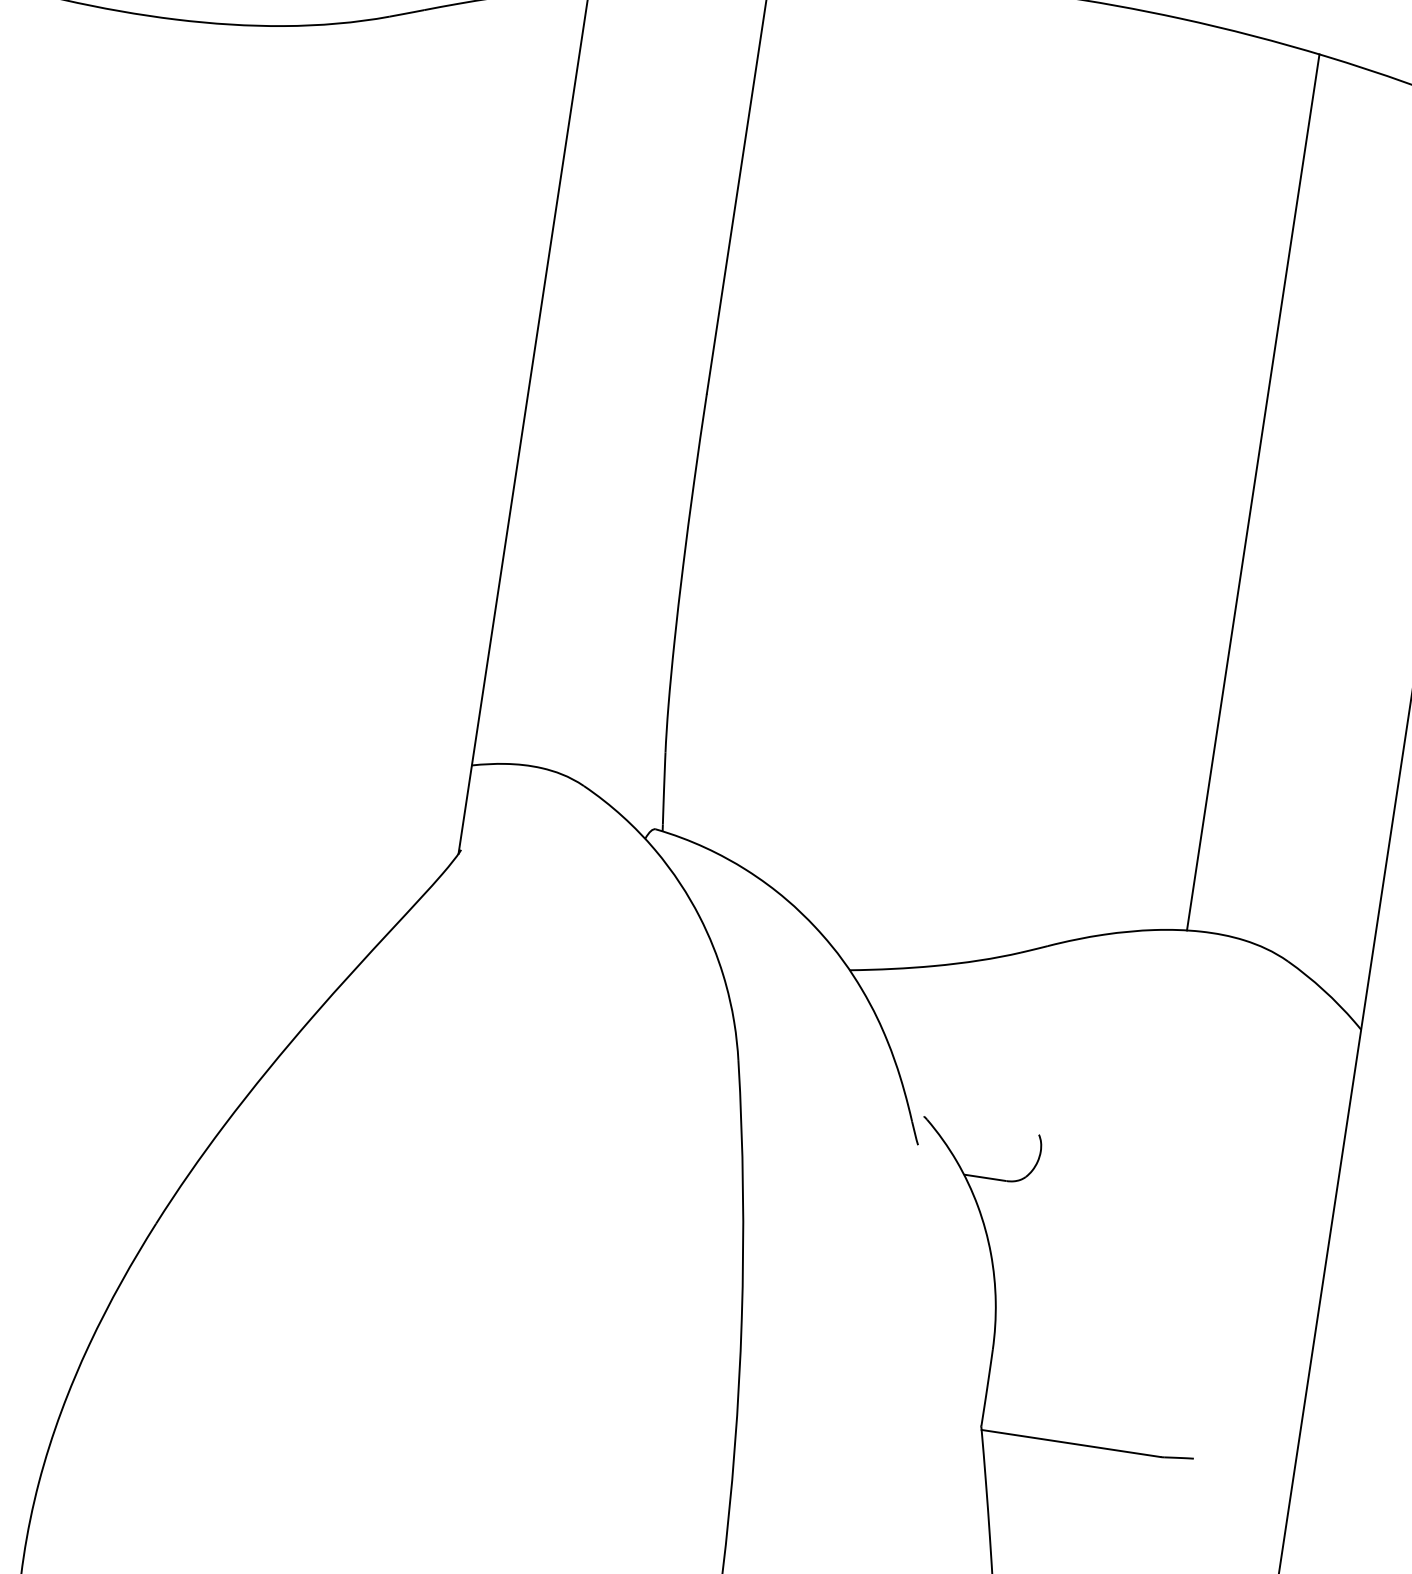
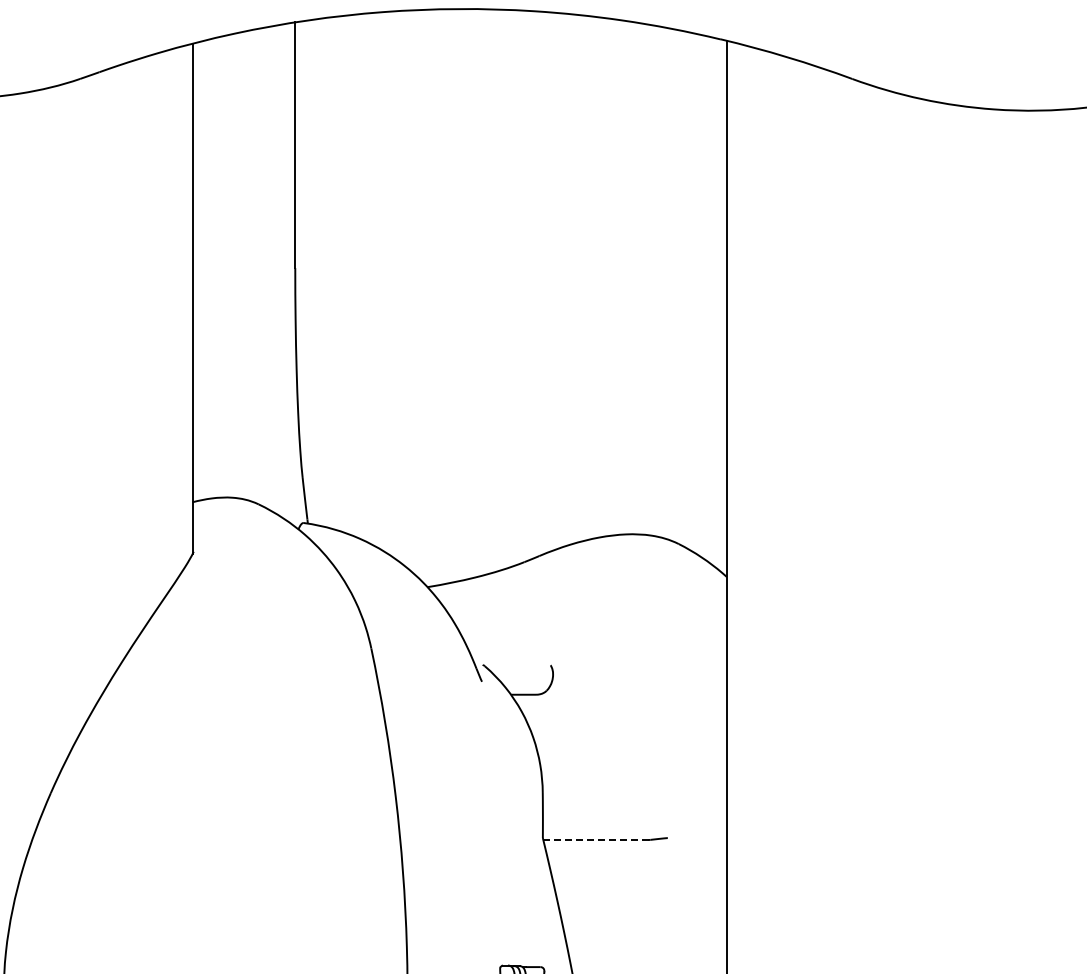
line: (1252, 490) -> (617, 276), removed
line: (1070, 1442) -> (595, 839), solid -> dashed

